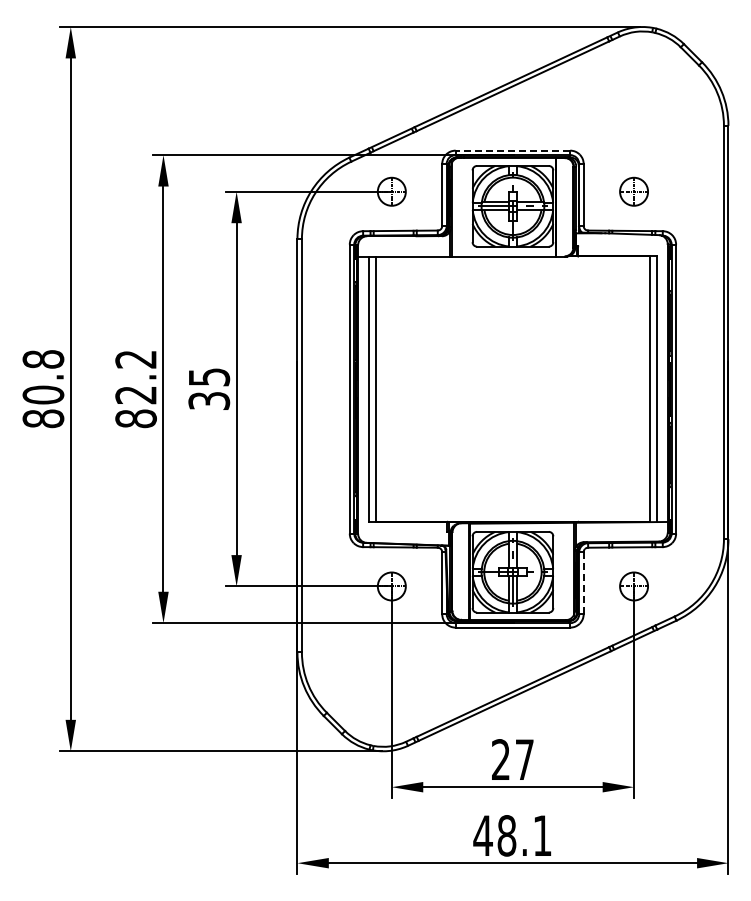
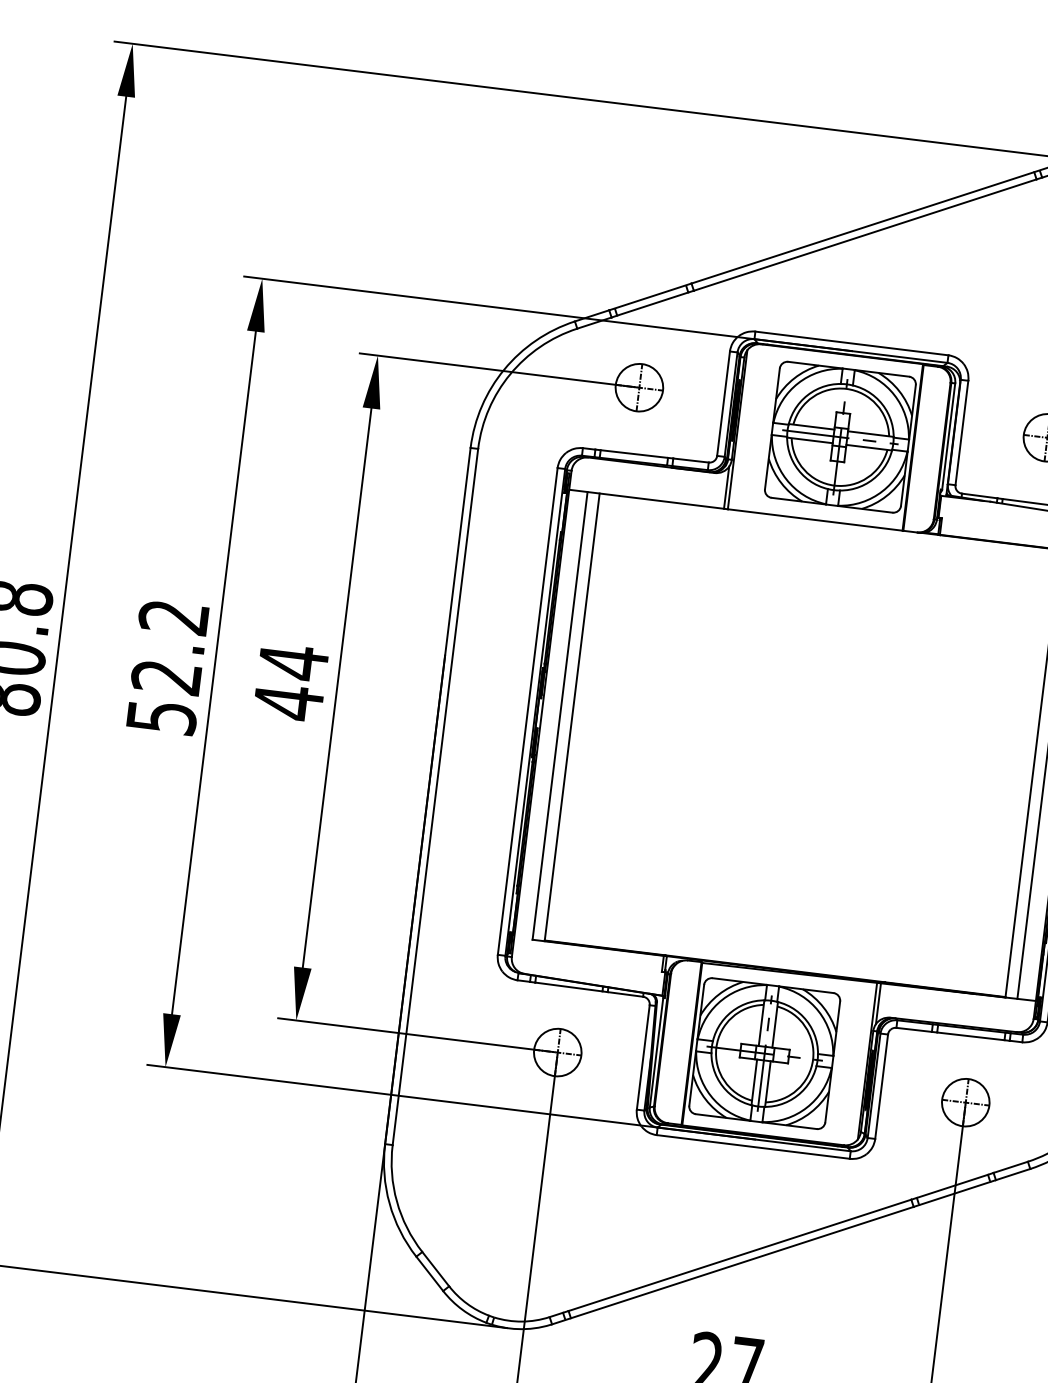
line: (512, 150) -> (851, 343), dashed -> solid
text: (209, 388) -> (291, 681), 35 -> 44
text: (135, 418) -> (160, 716), 82.2 -> 52.2
line: (583, 583) -> (881, 1087), dashed -> solid

